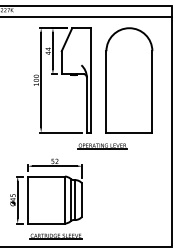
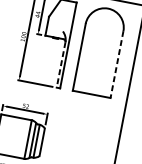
line: (152, 91) -> (117, 64), solid -> dashed
line: (86, 104) -> (60, 64), solid -> dashed
part: (102, 146) -> (67, 101), removed

